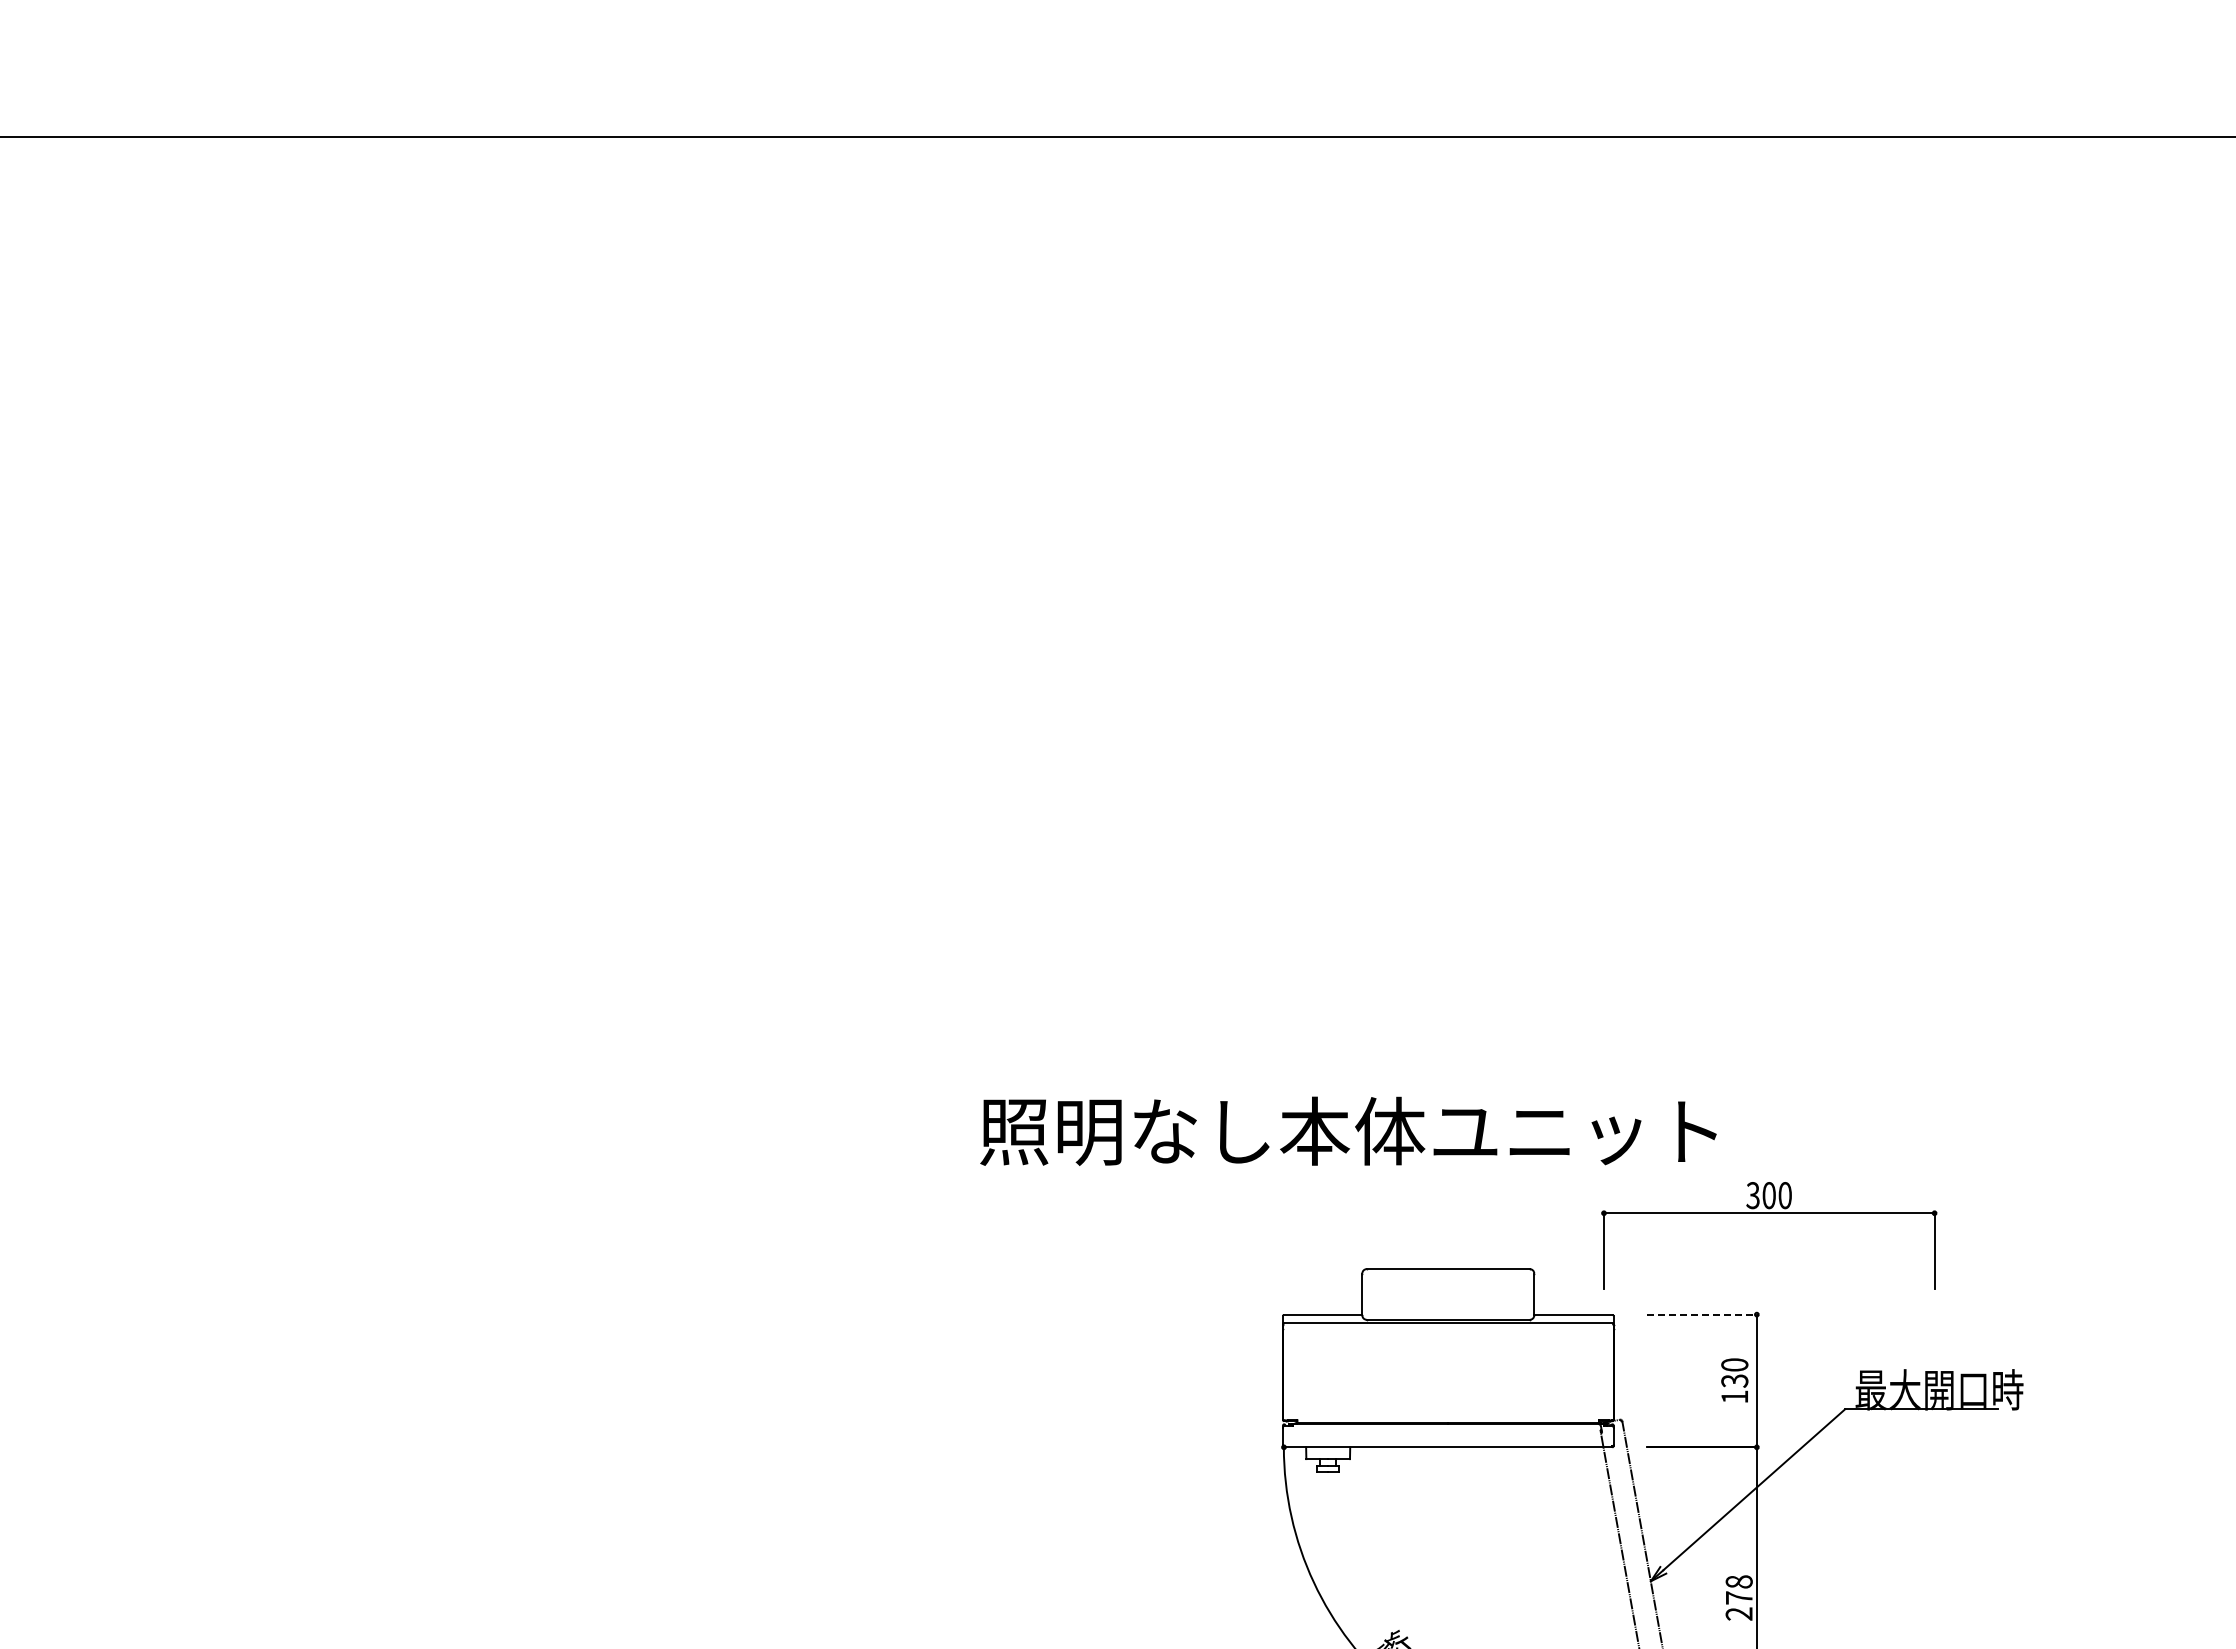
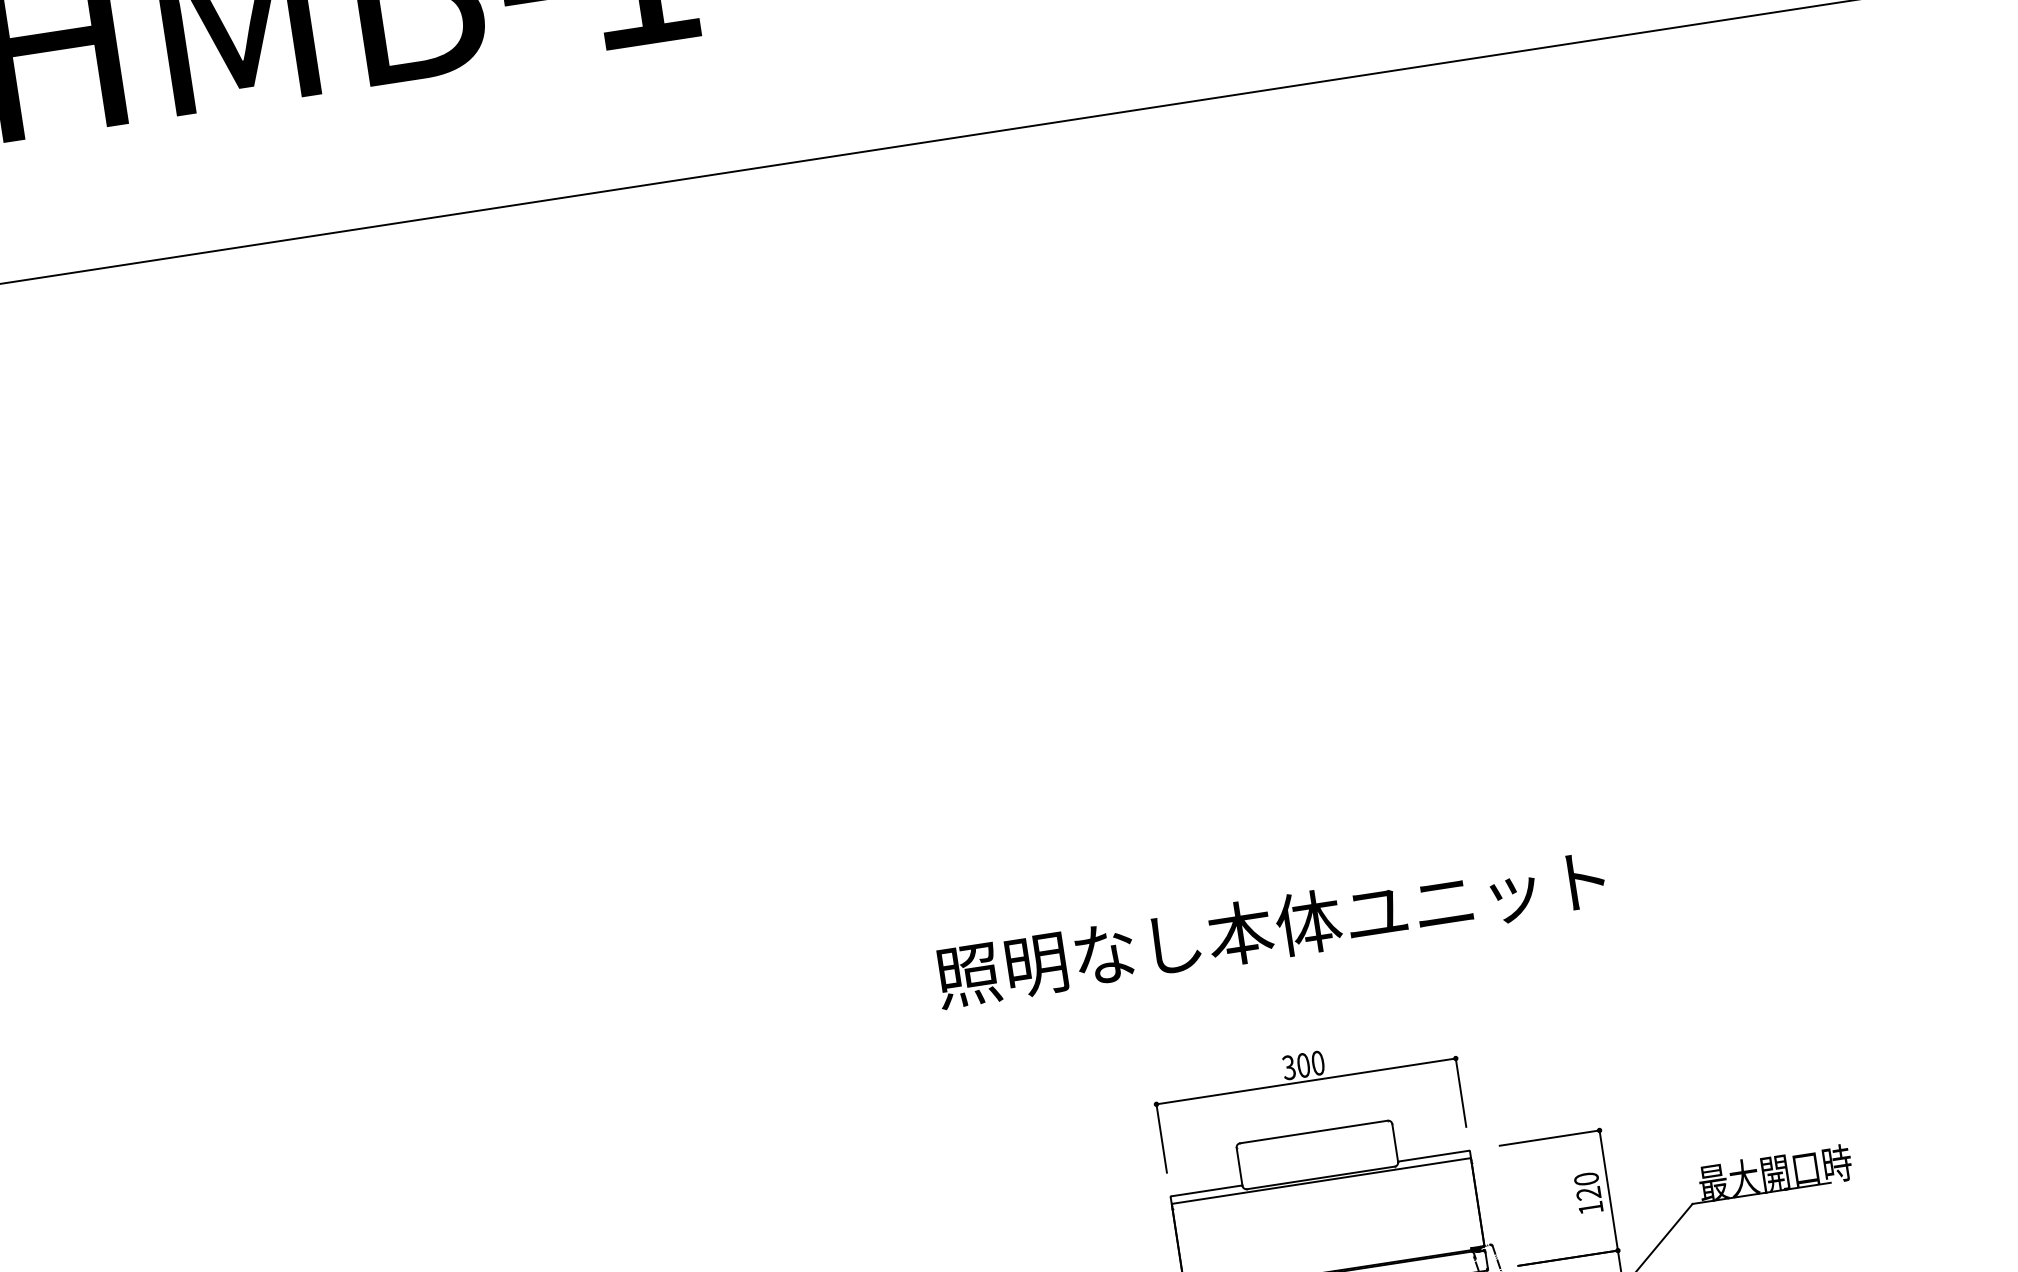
text: (1348, 1130) -> (1270, 927), moved
part: (1769, 1213) -> (1306, 1081), moved
line: (1702, 1314) -> (1550, 1137), dashed -> solid
text: (1734, 1380) -> (1588, 1193), 130 -> 120

